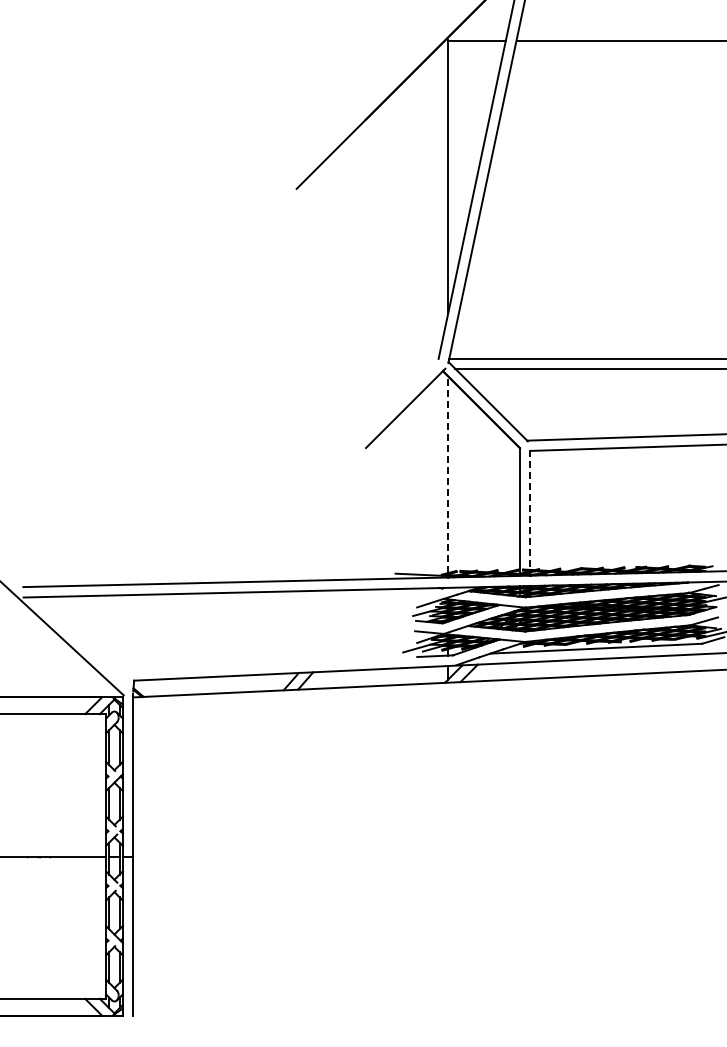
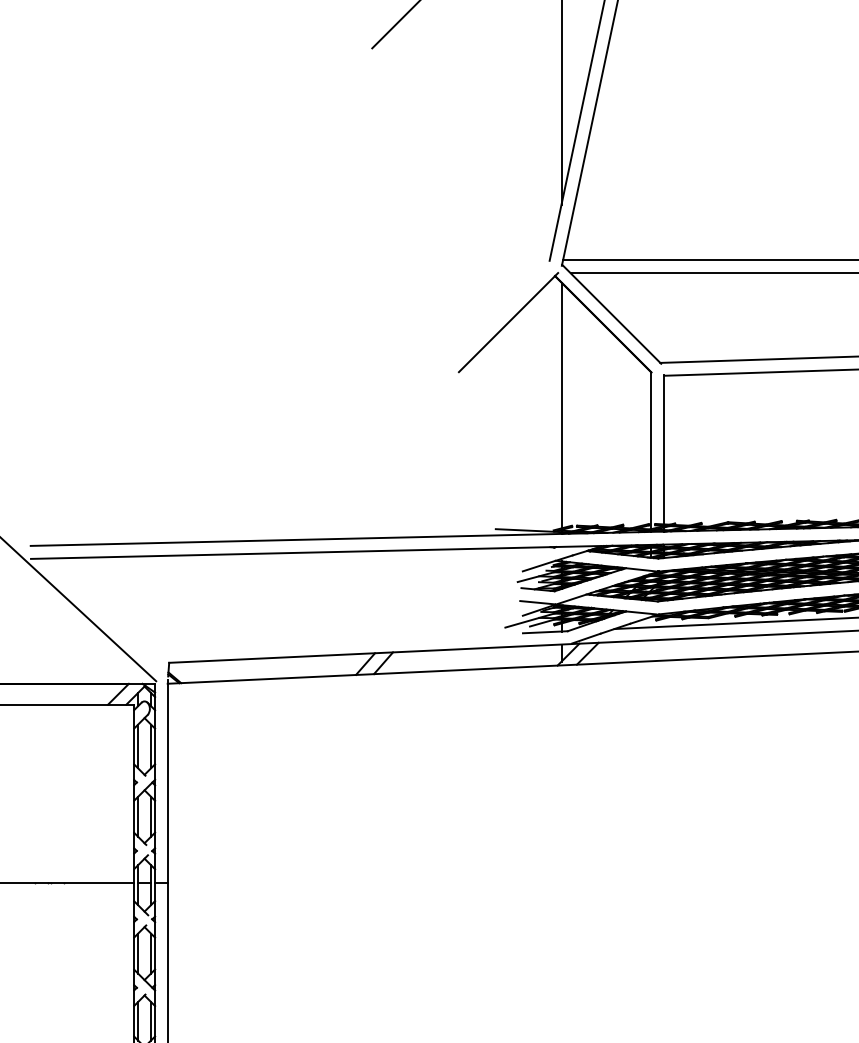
line: (448, 474) -> (562, 405), dashed -> solid
line: (530, 509) -> (664, 448), dashed -> solid

